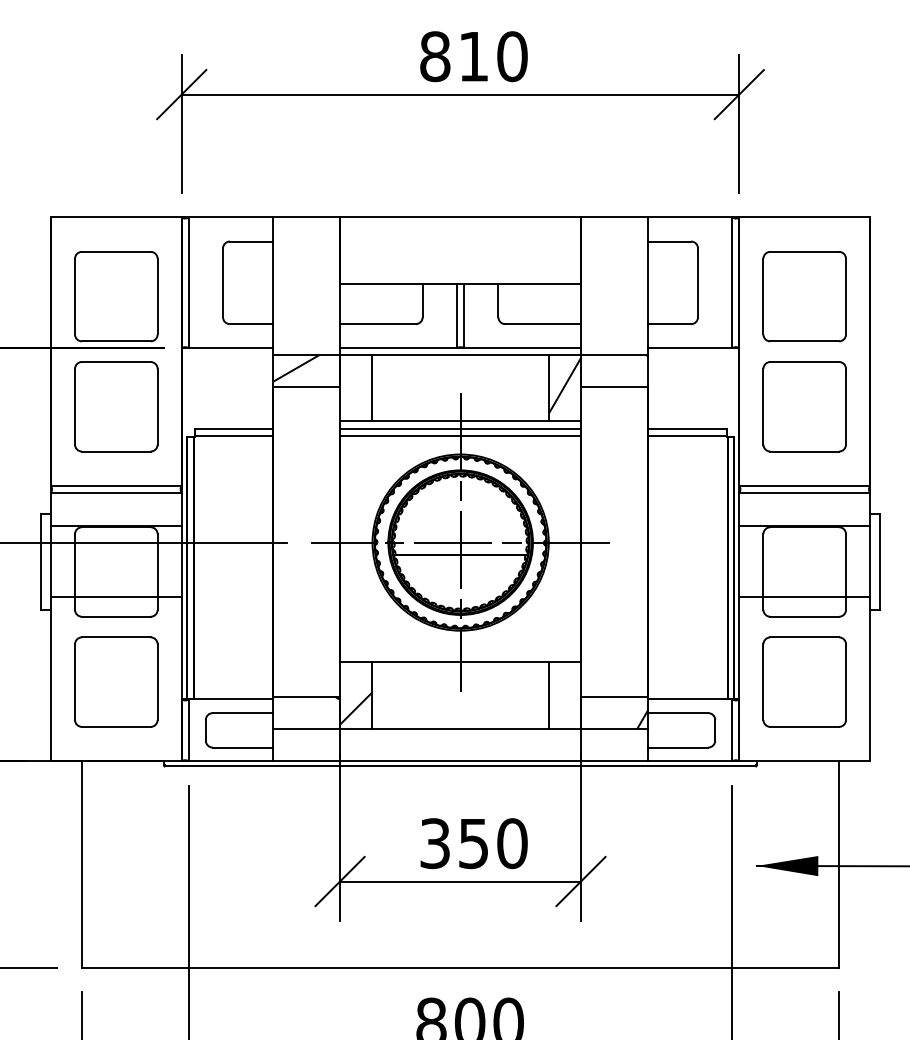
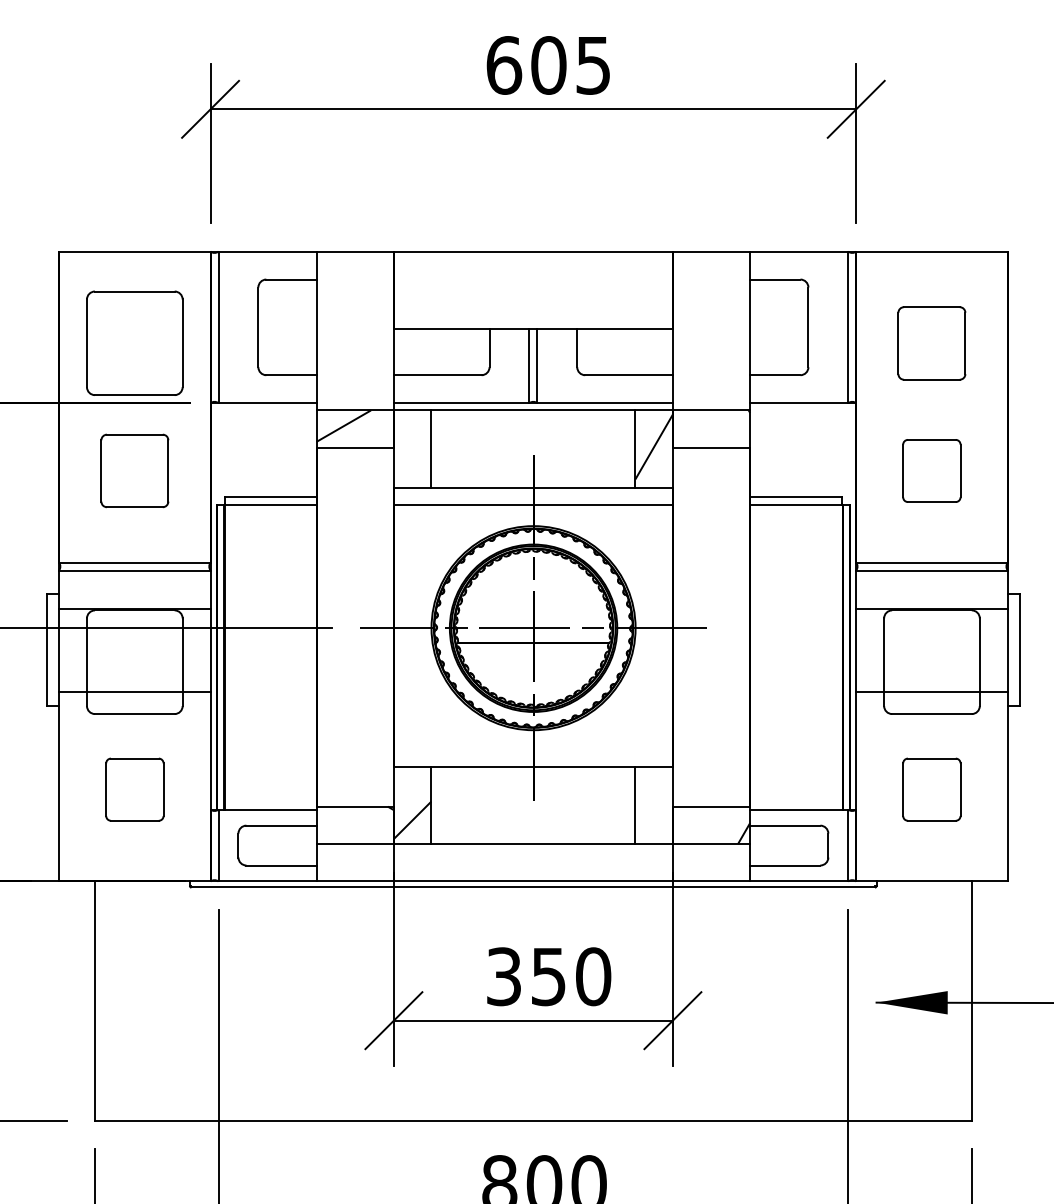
text: (473, 56) -> (548, 65), 810 -> 605
part: (804, 296) -> (931, 343), size x0.7
part: (116, 406) -> (135, 470), size x0.7
part: (804, 406) -> (931, 470), size x0.6
line: (460, 429) -> (533, 497), removed
part: (116, 681) -> (135, 789), size x0.6
part: (804, 681) -> (931, 789), size x0.6

